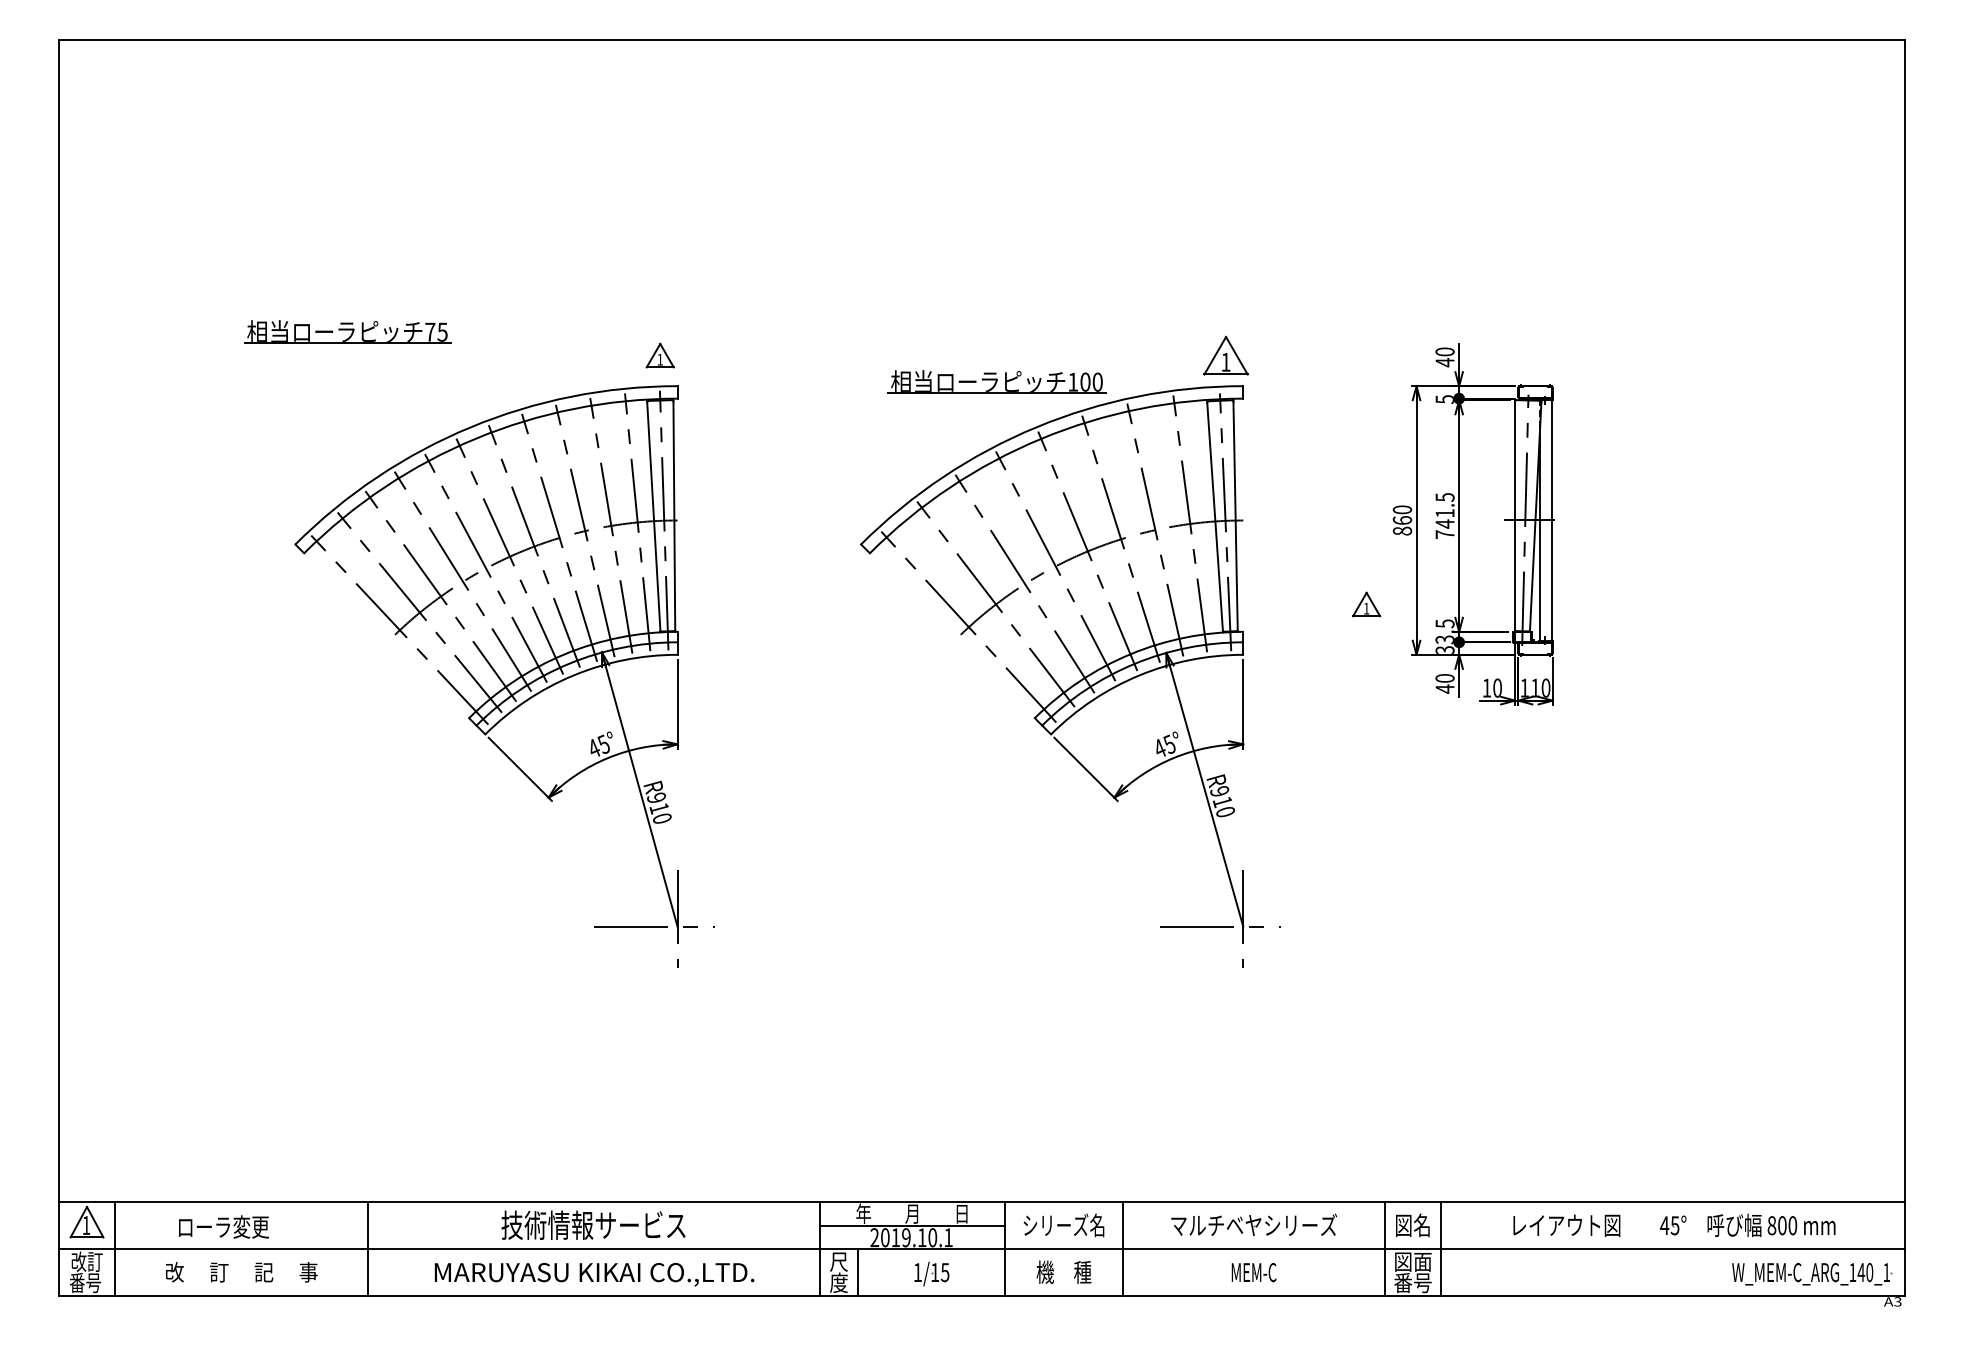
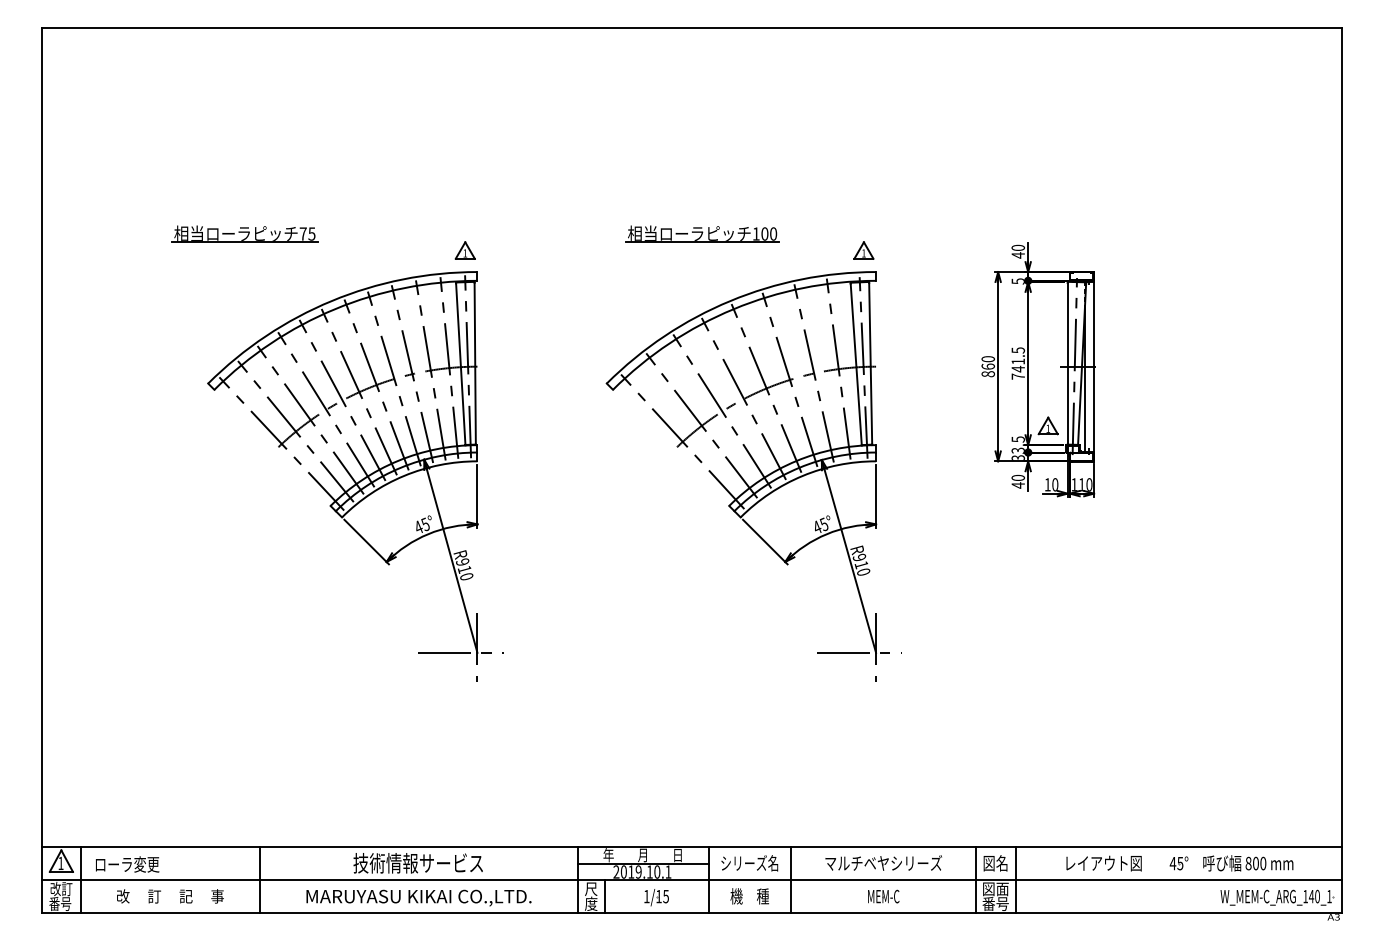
part: (1225, 355) -> (863, 250), size x0.62
part: (996, 381) -> (702, 233), moved
part: (1366, 604) -> (1048, 425), moved
text: (223, 1226) -> (127, 864), moved

